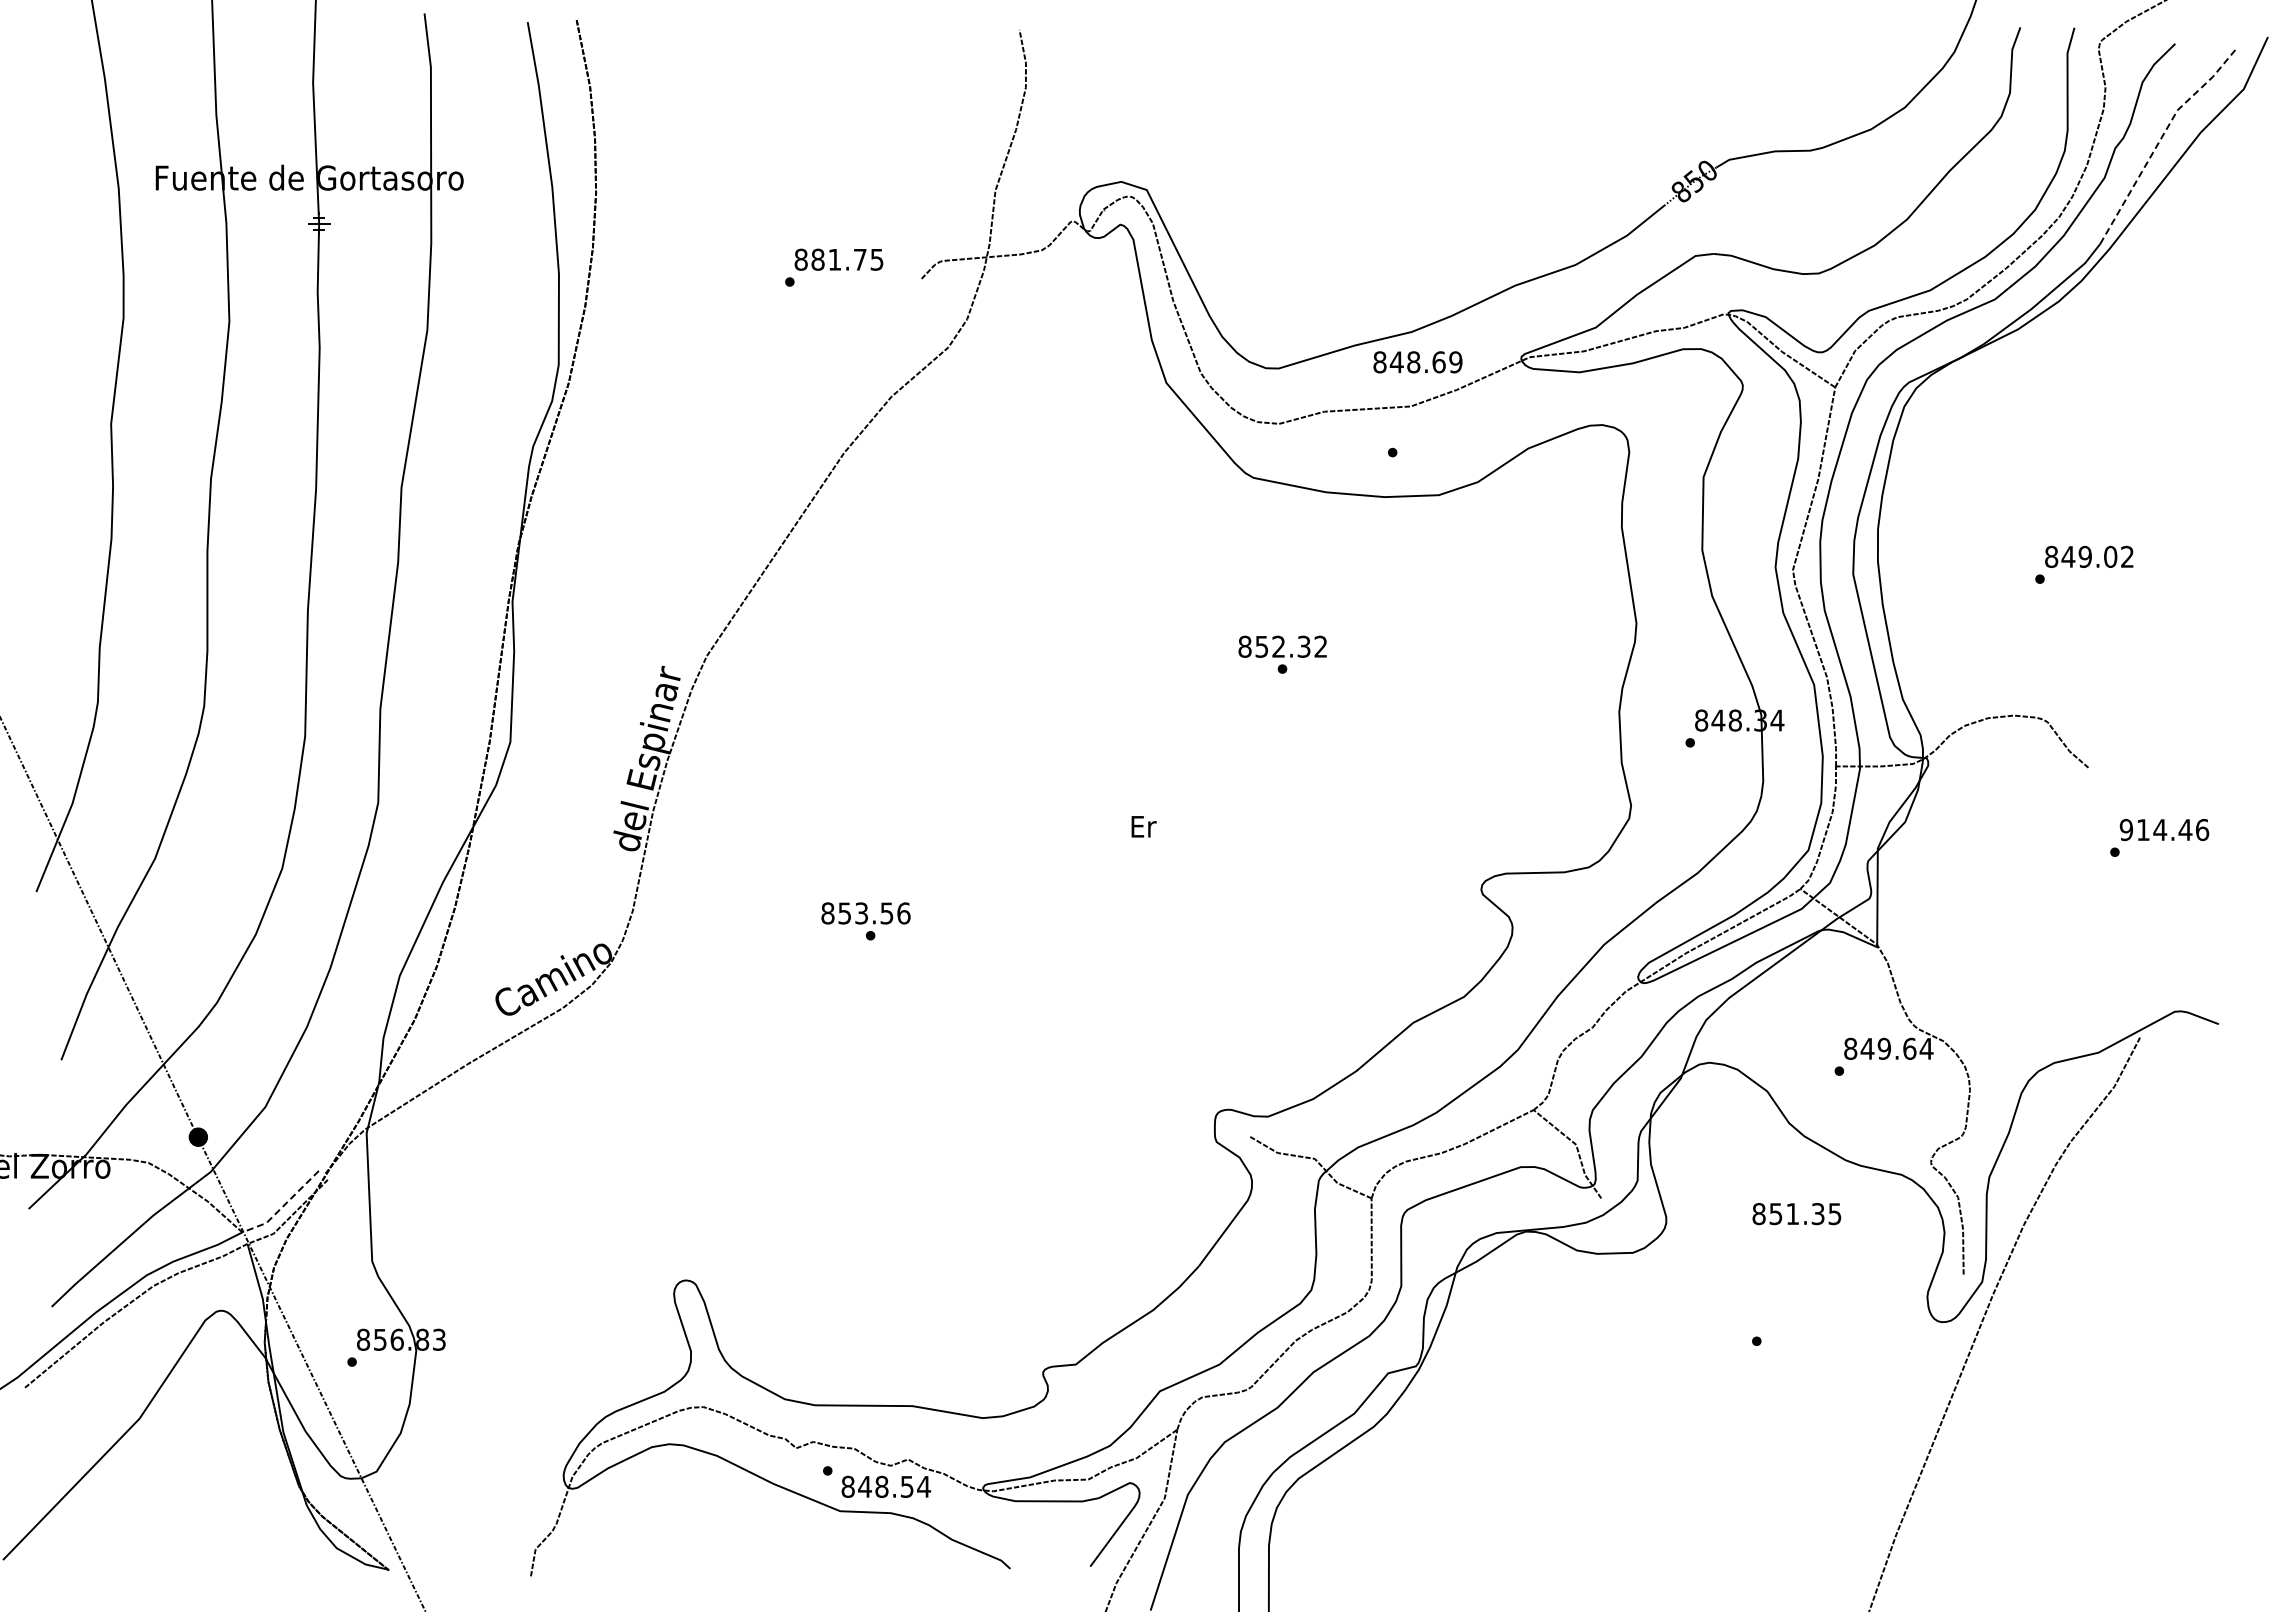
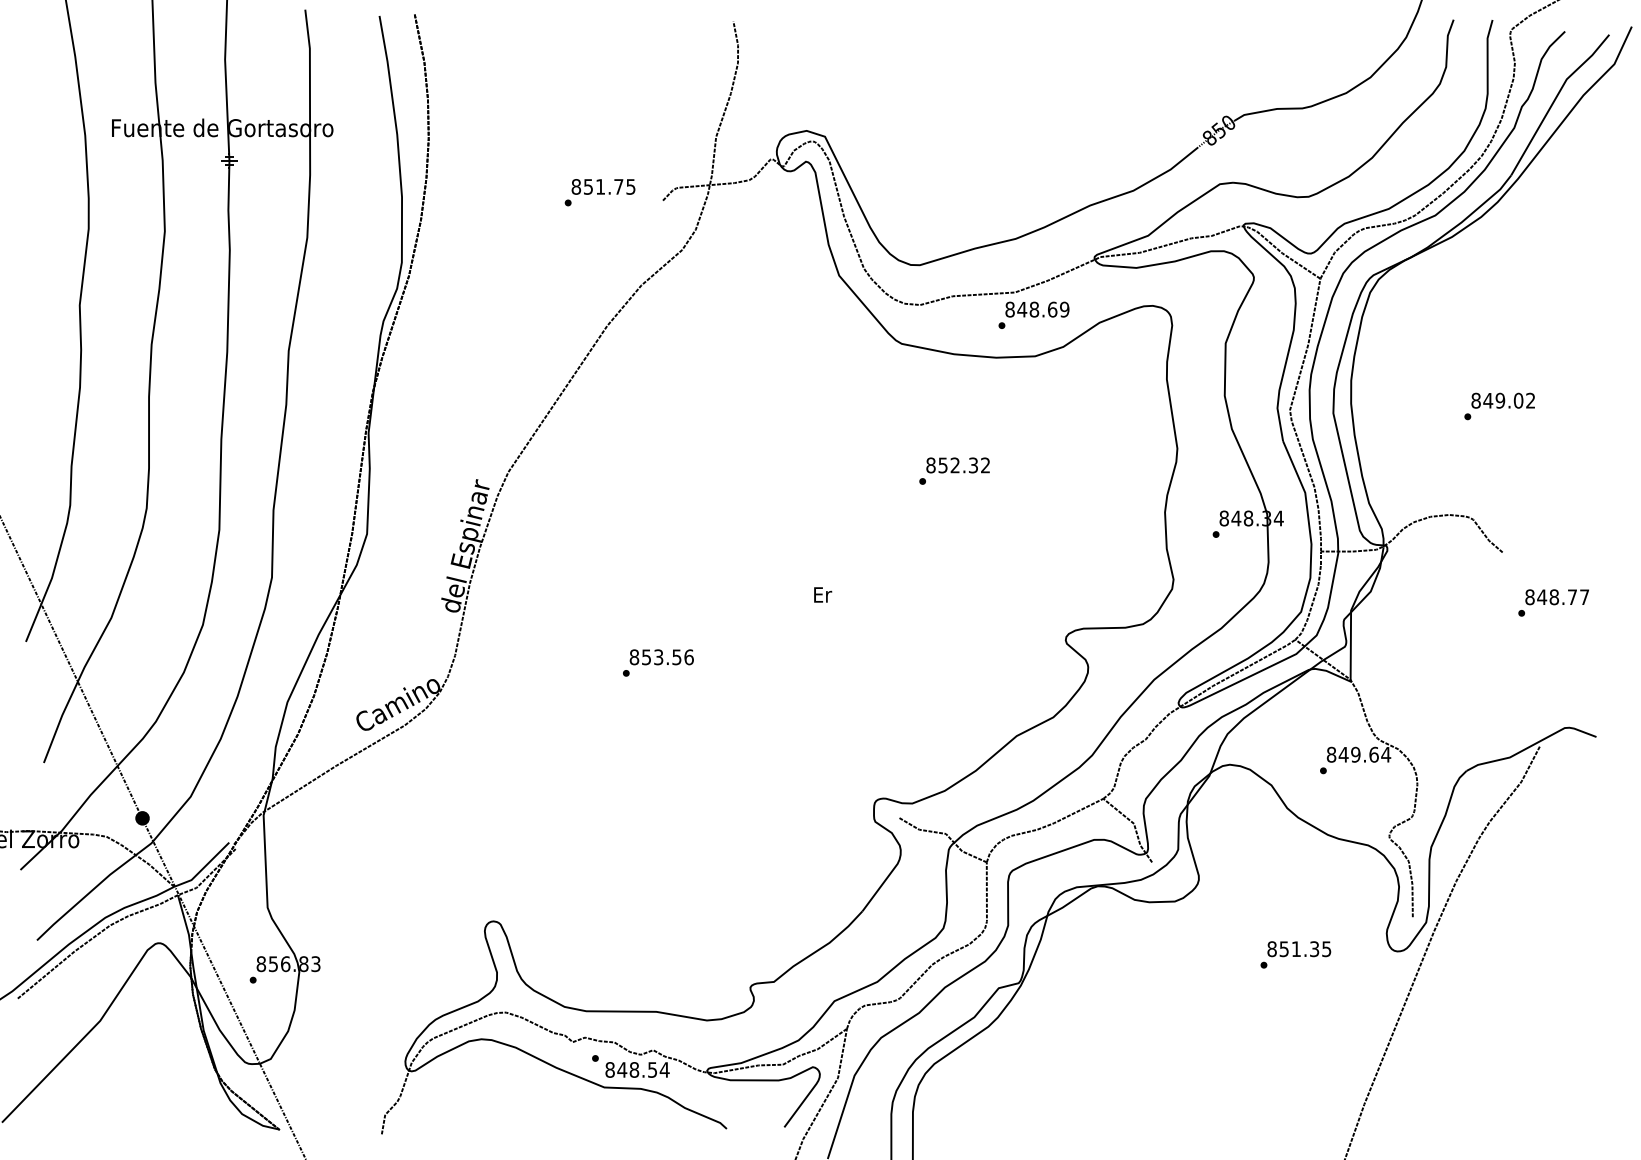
line: (2161, 138) -> (1555, 99), dashed -> solid
text: (817, 259) -> (588, 186), 881.75 -> 851.75
text: (1417, 362) -> (1037, 309), moved
text: (1282, 646) -> (957, 465), moved
text: (2164, 830) -> (1557, 597), 914.46 -> 848.77
text: (865, 913) -> (661, 657), moved
line: (282, 1206) -> (203, 868), dashed -> solid
text: (1796, 1214) -> (1299, 949), moved

